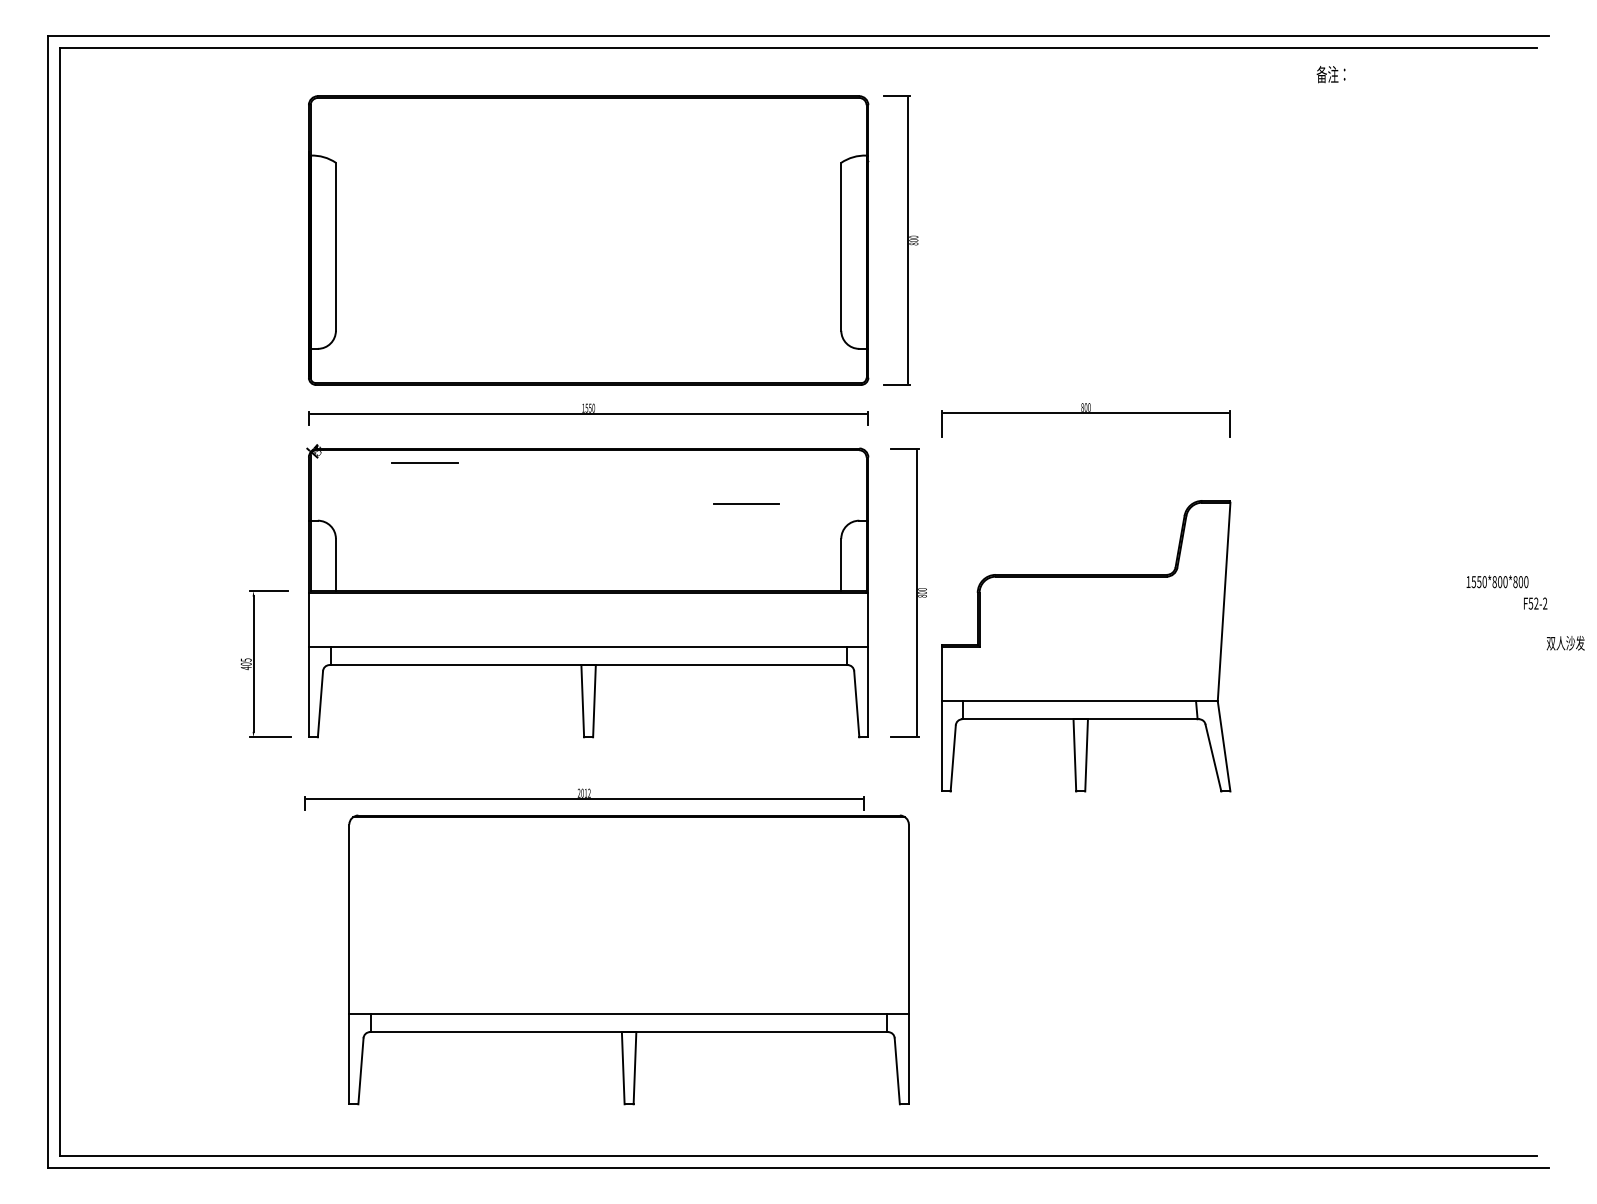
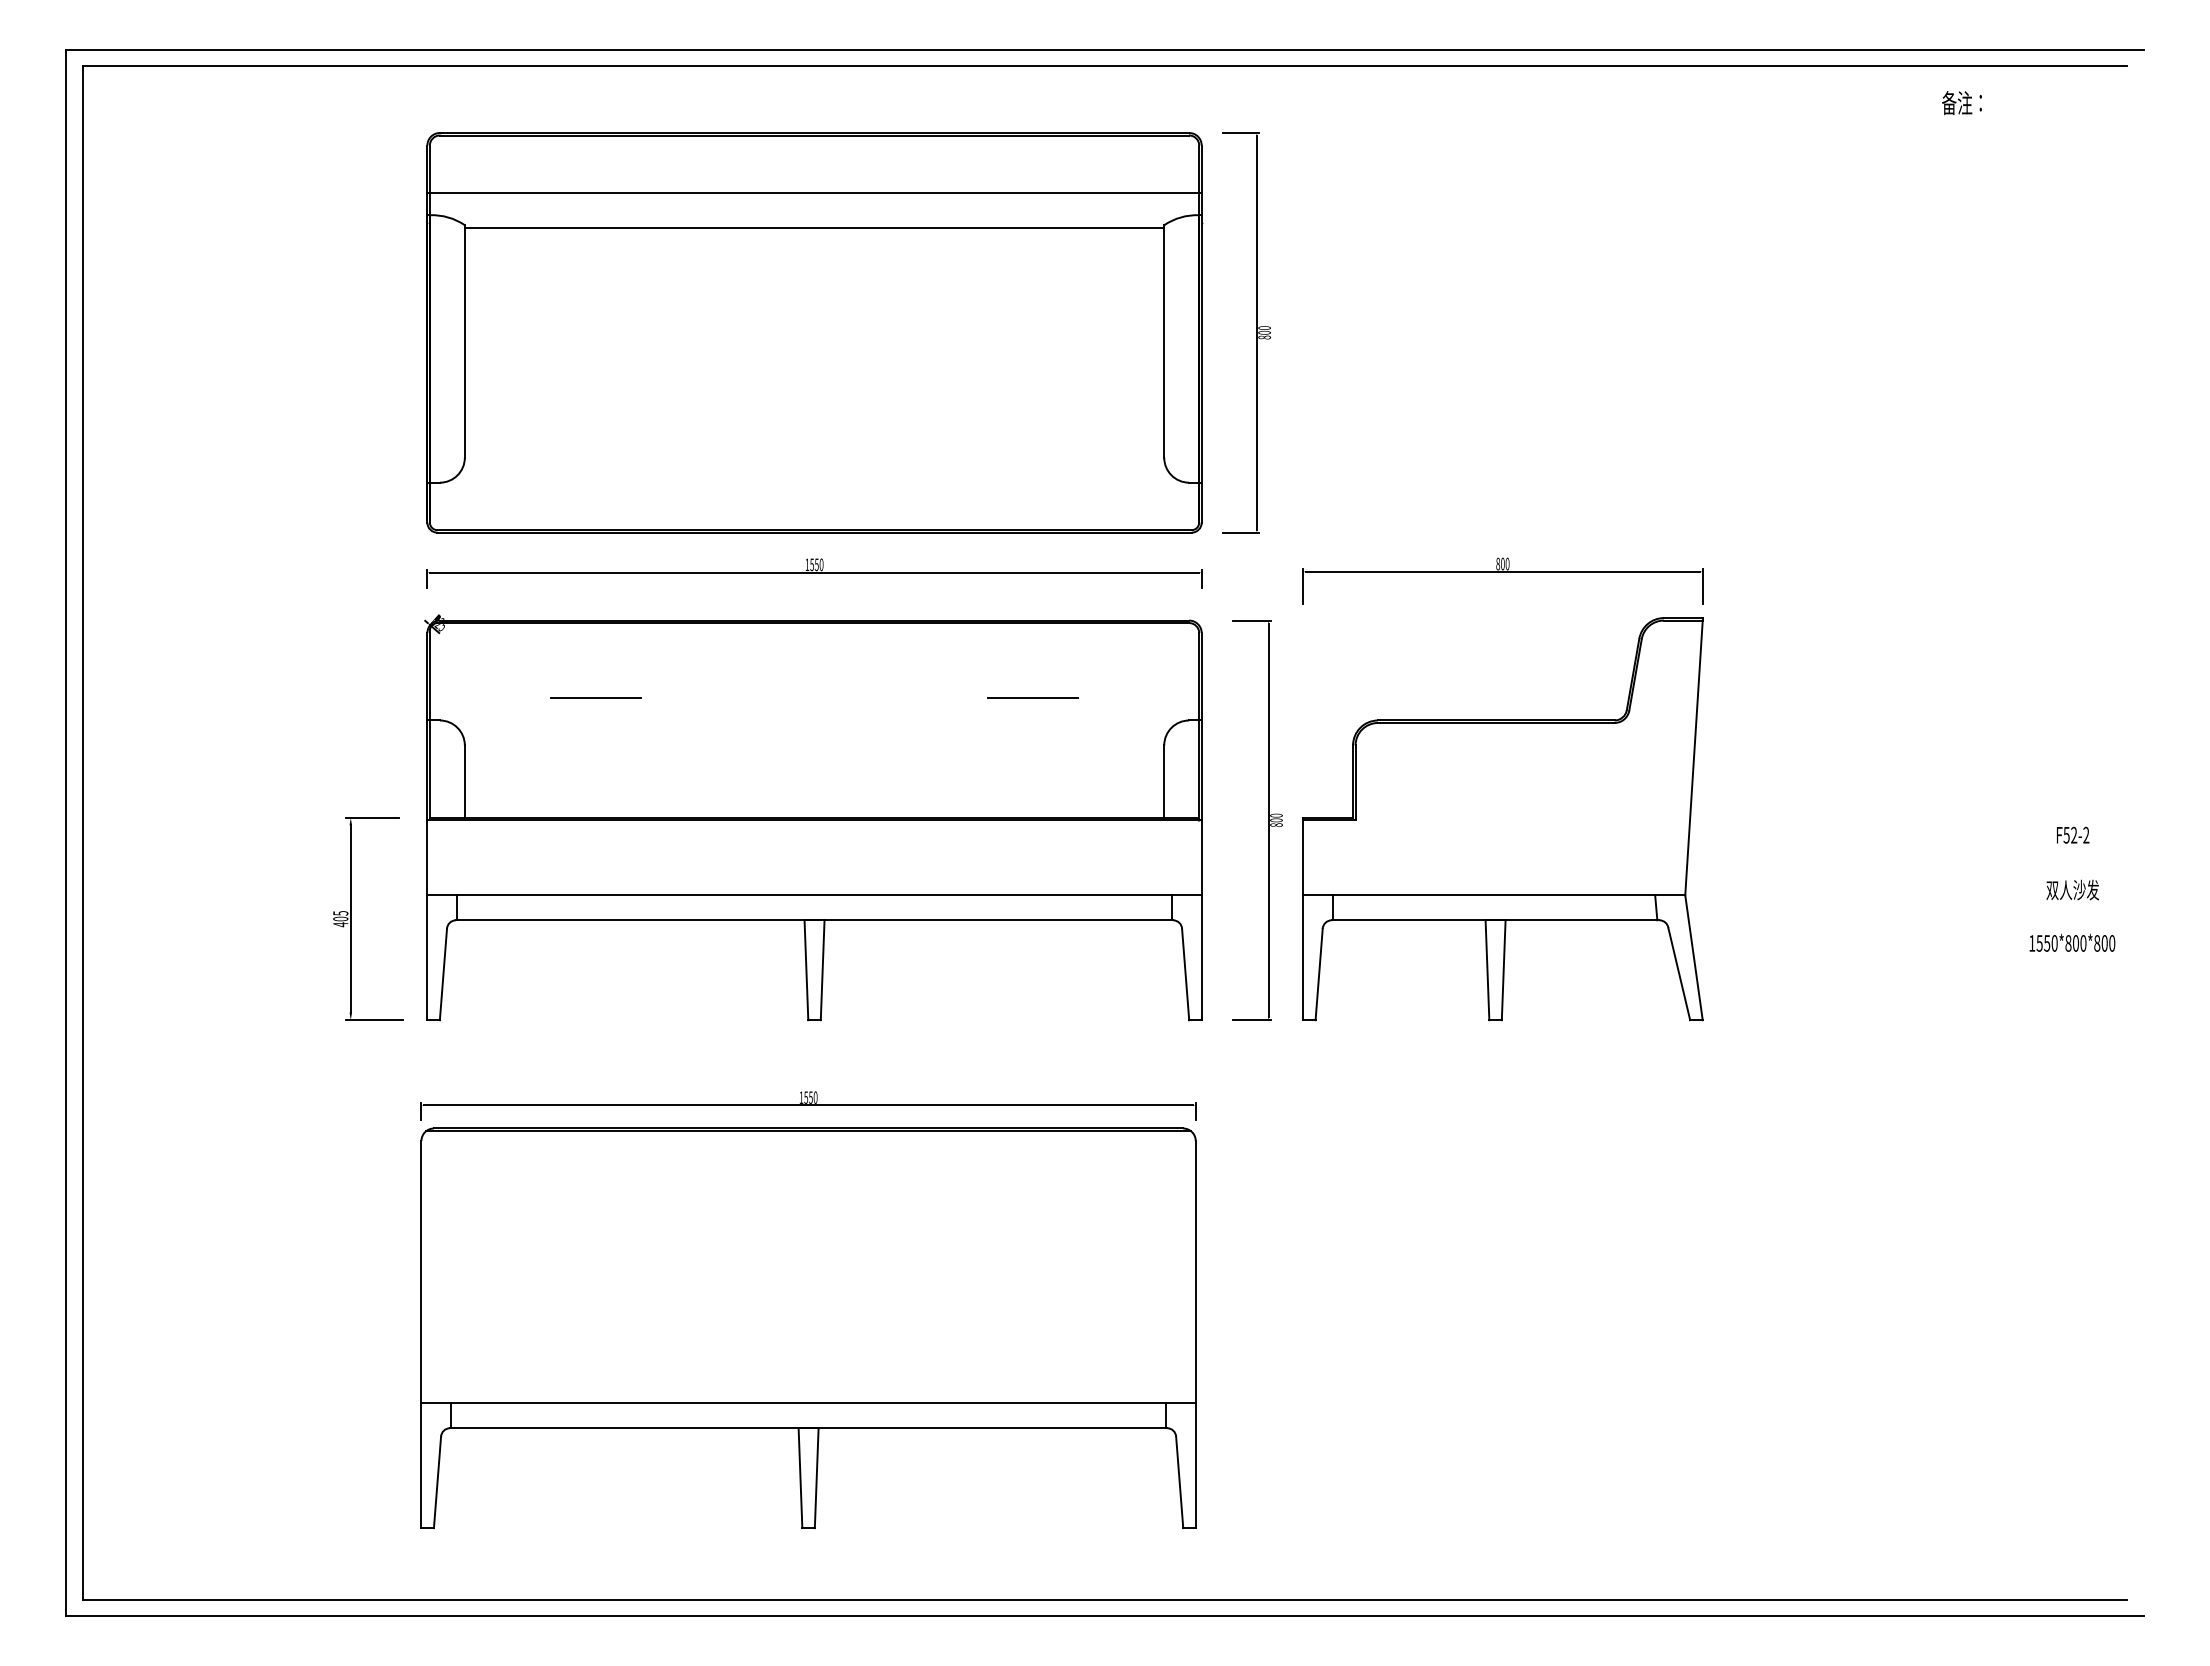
text: (1330, 74) -> (1961, 103), moved
line: (588, 139) -> (814, 192), added
line: (588, 164) -> (814, 227), added
line: (424, 462) -> (595, 697), moved
text: (1497, 581) -> (2072, 942), moved
text: (1535, 603) -> (2073, 834), moved
text: (1565, 642) -> (2072, 889), moved
part: (1085, 646) -> (1502, 819), moved
text: (584, 793) -> (808, 1097), 2012 -> 1550
part: (629, 959) -> (808, 1327), moved

